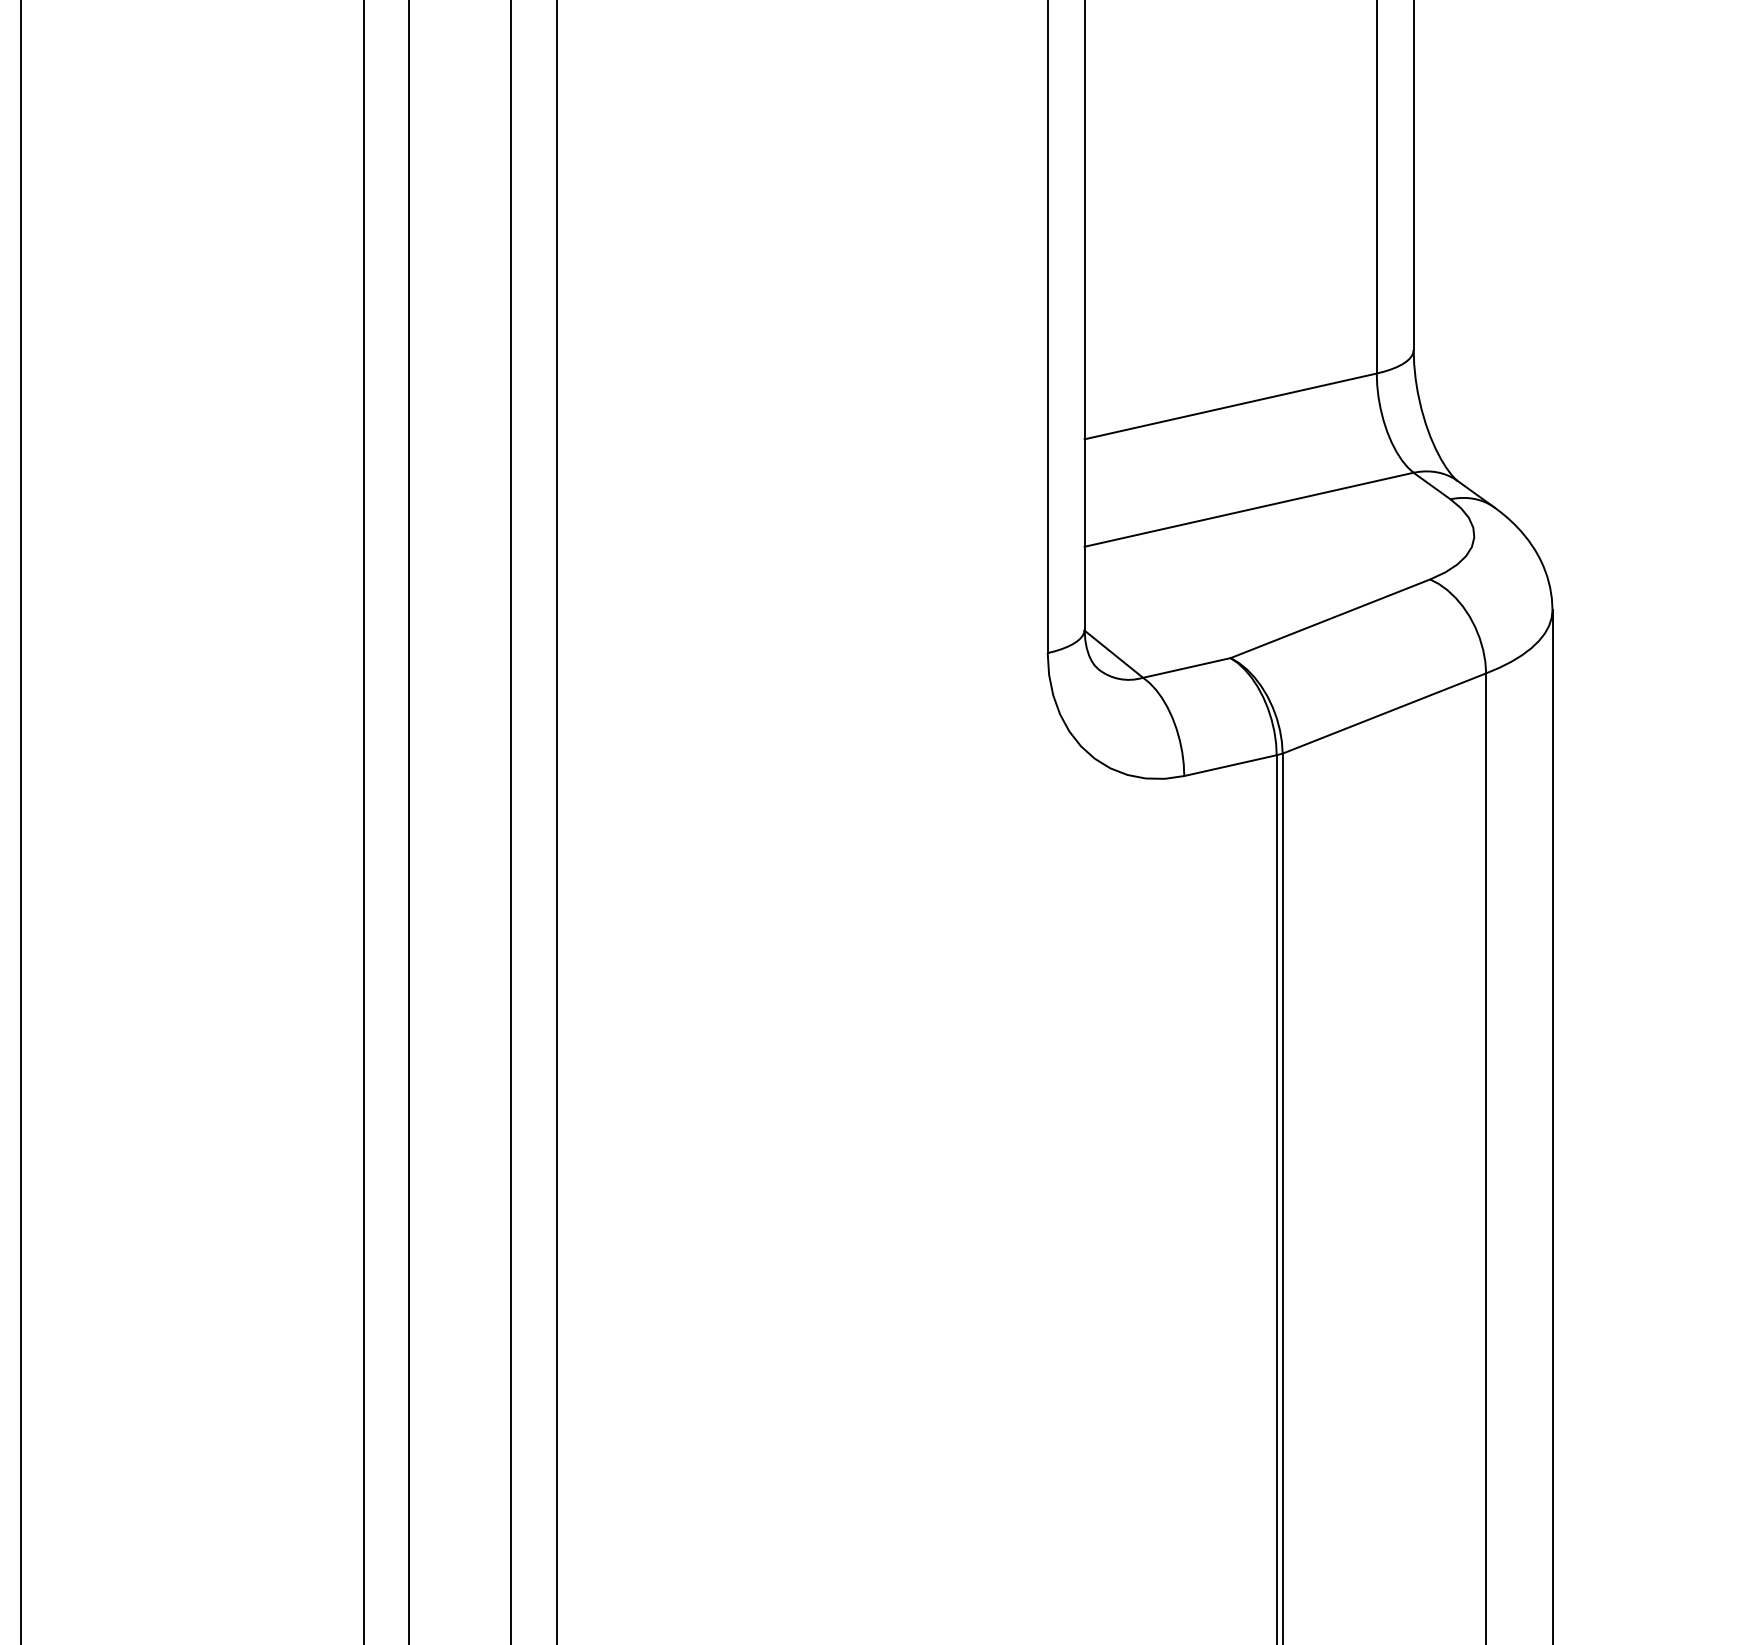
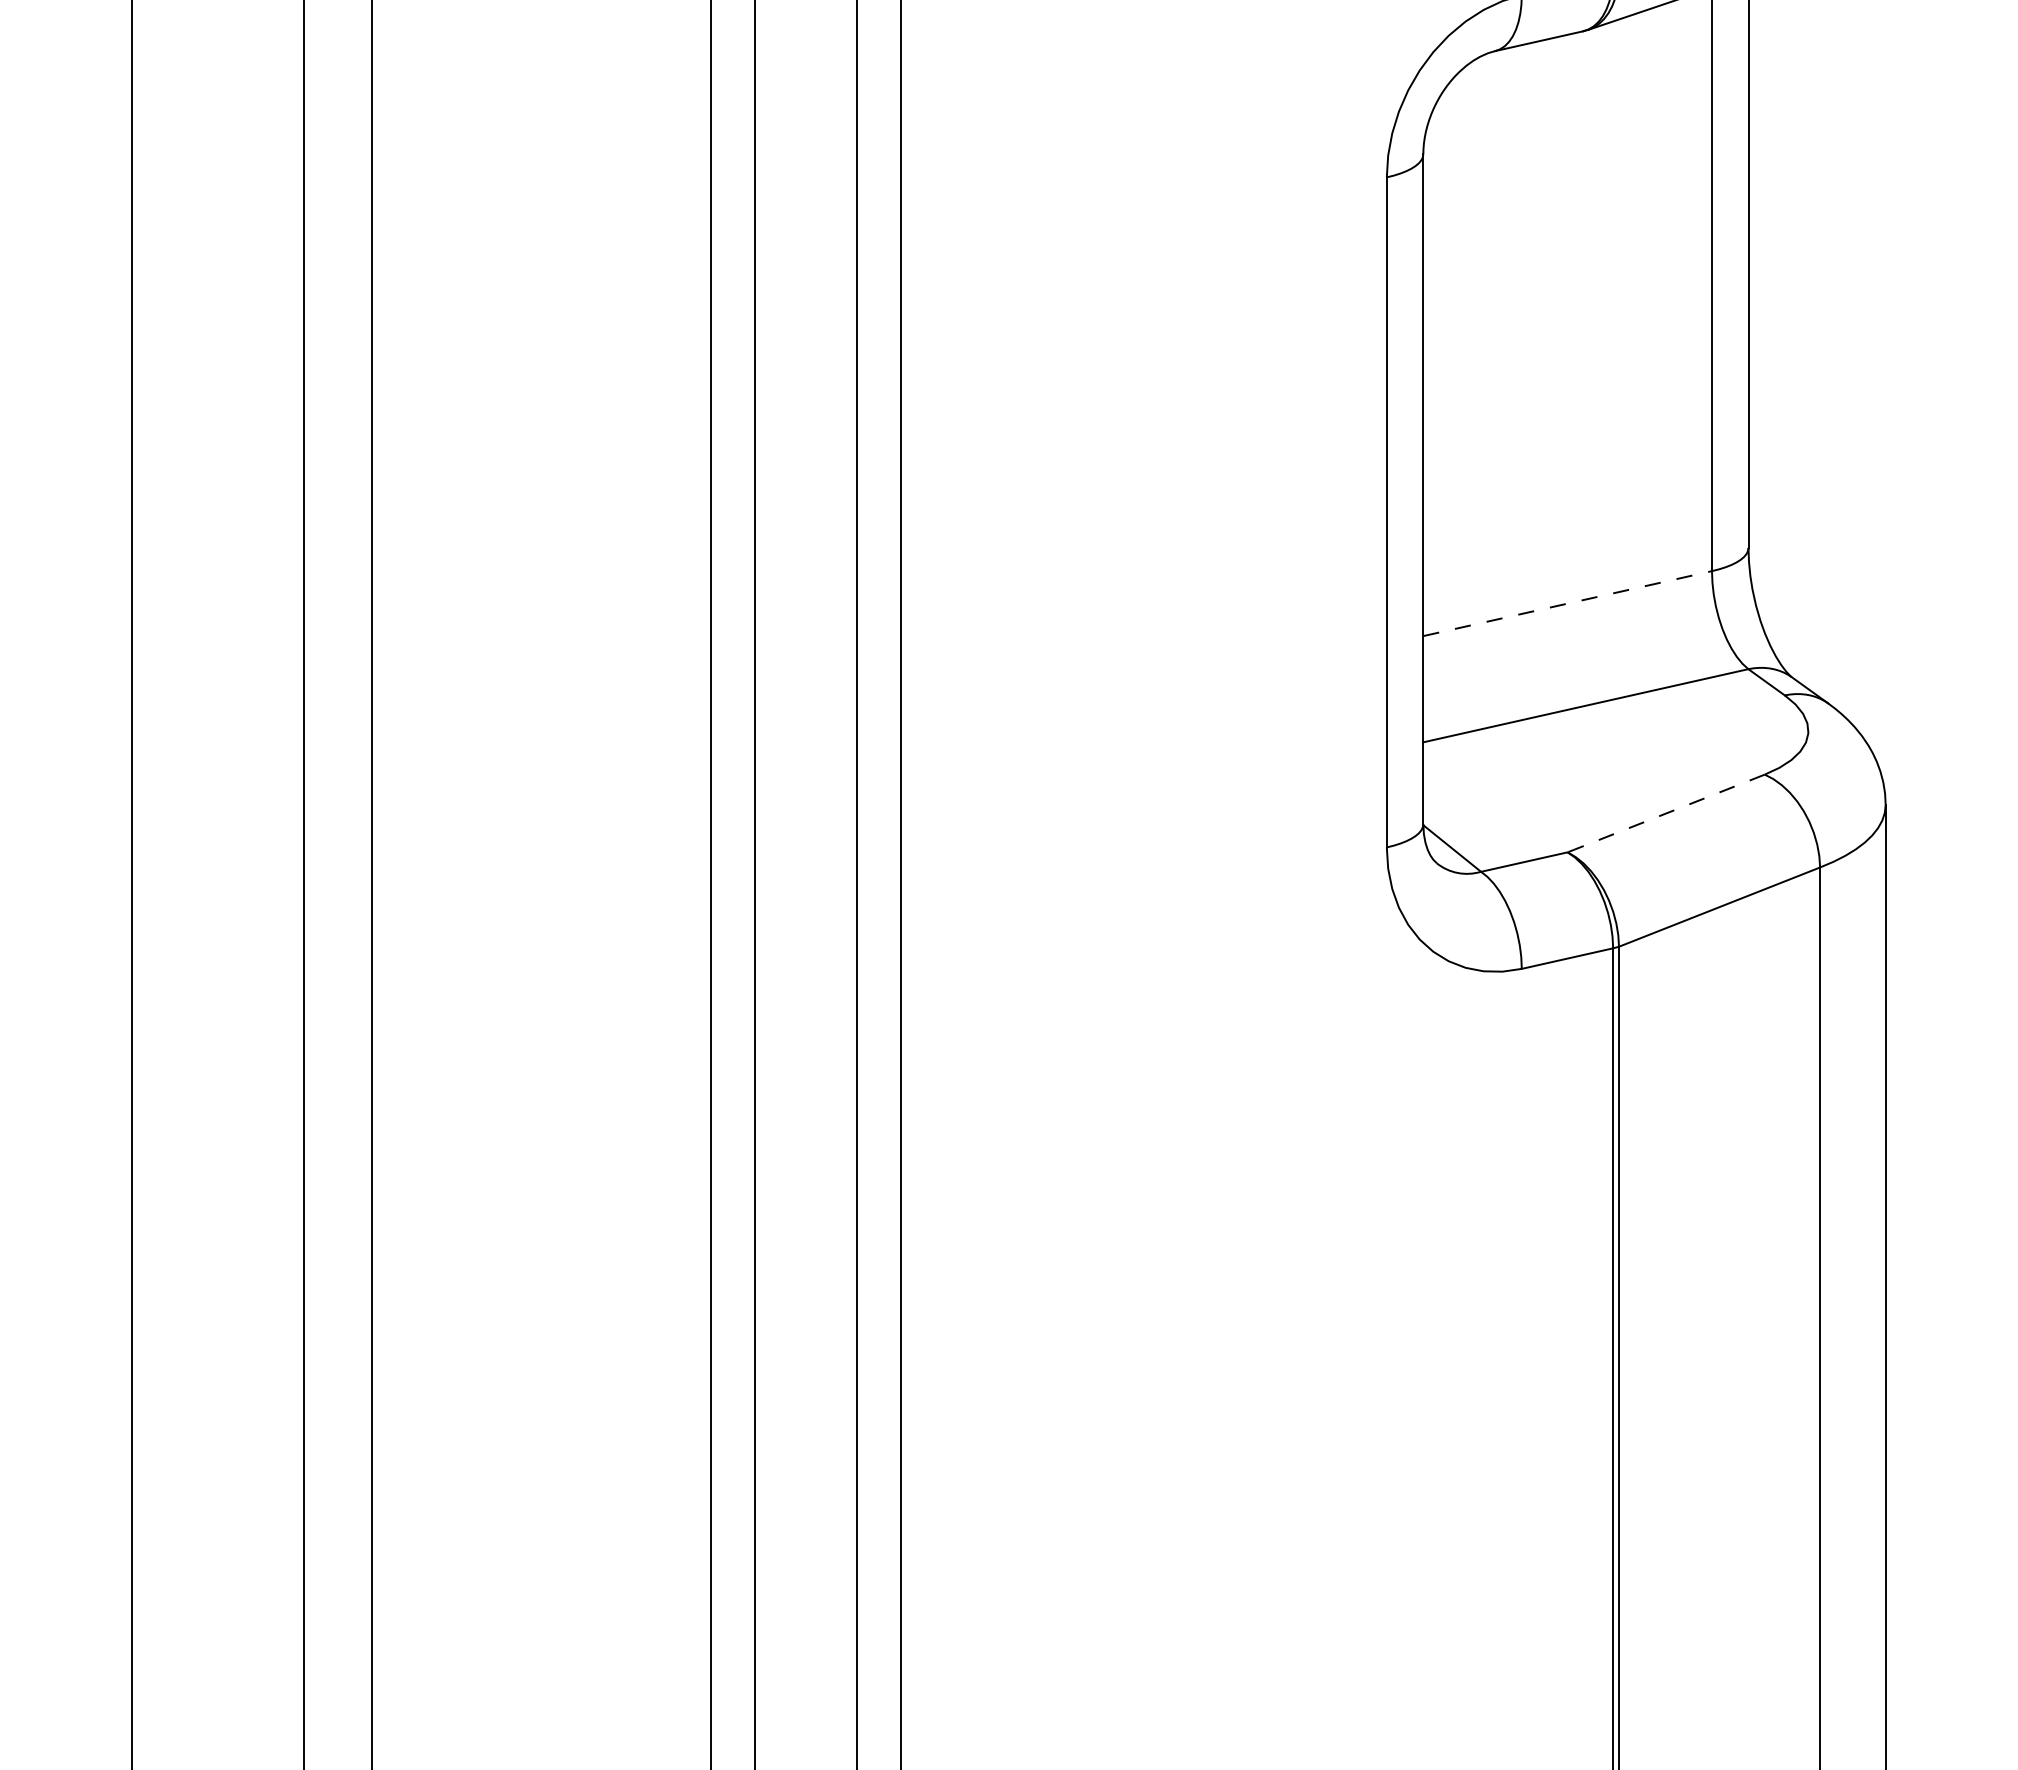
line: (1230, 406) -> (1567, 603), solid -> dashed
line: (1330, 618) -> (1666, 813), solid -> dashed

